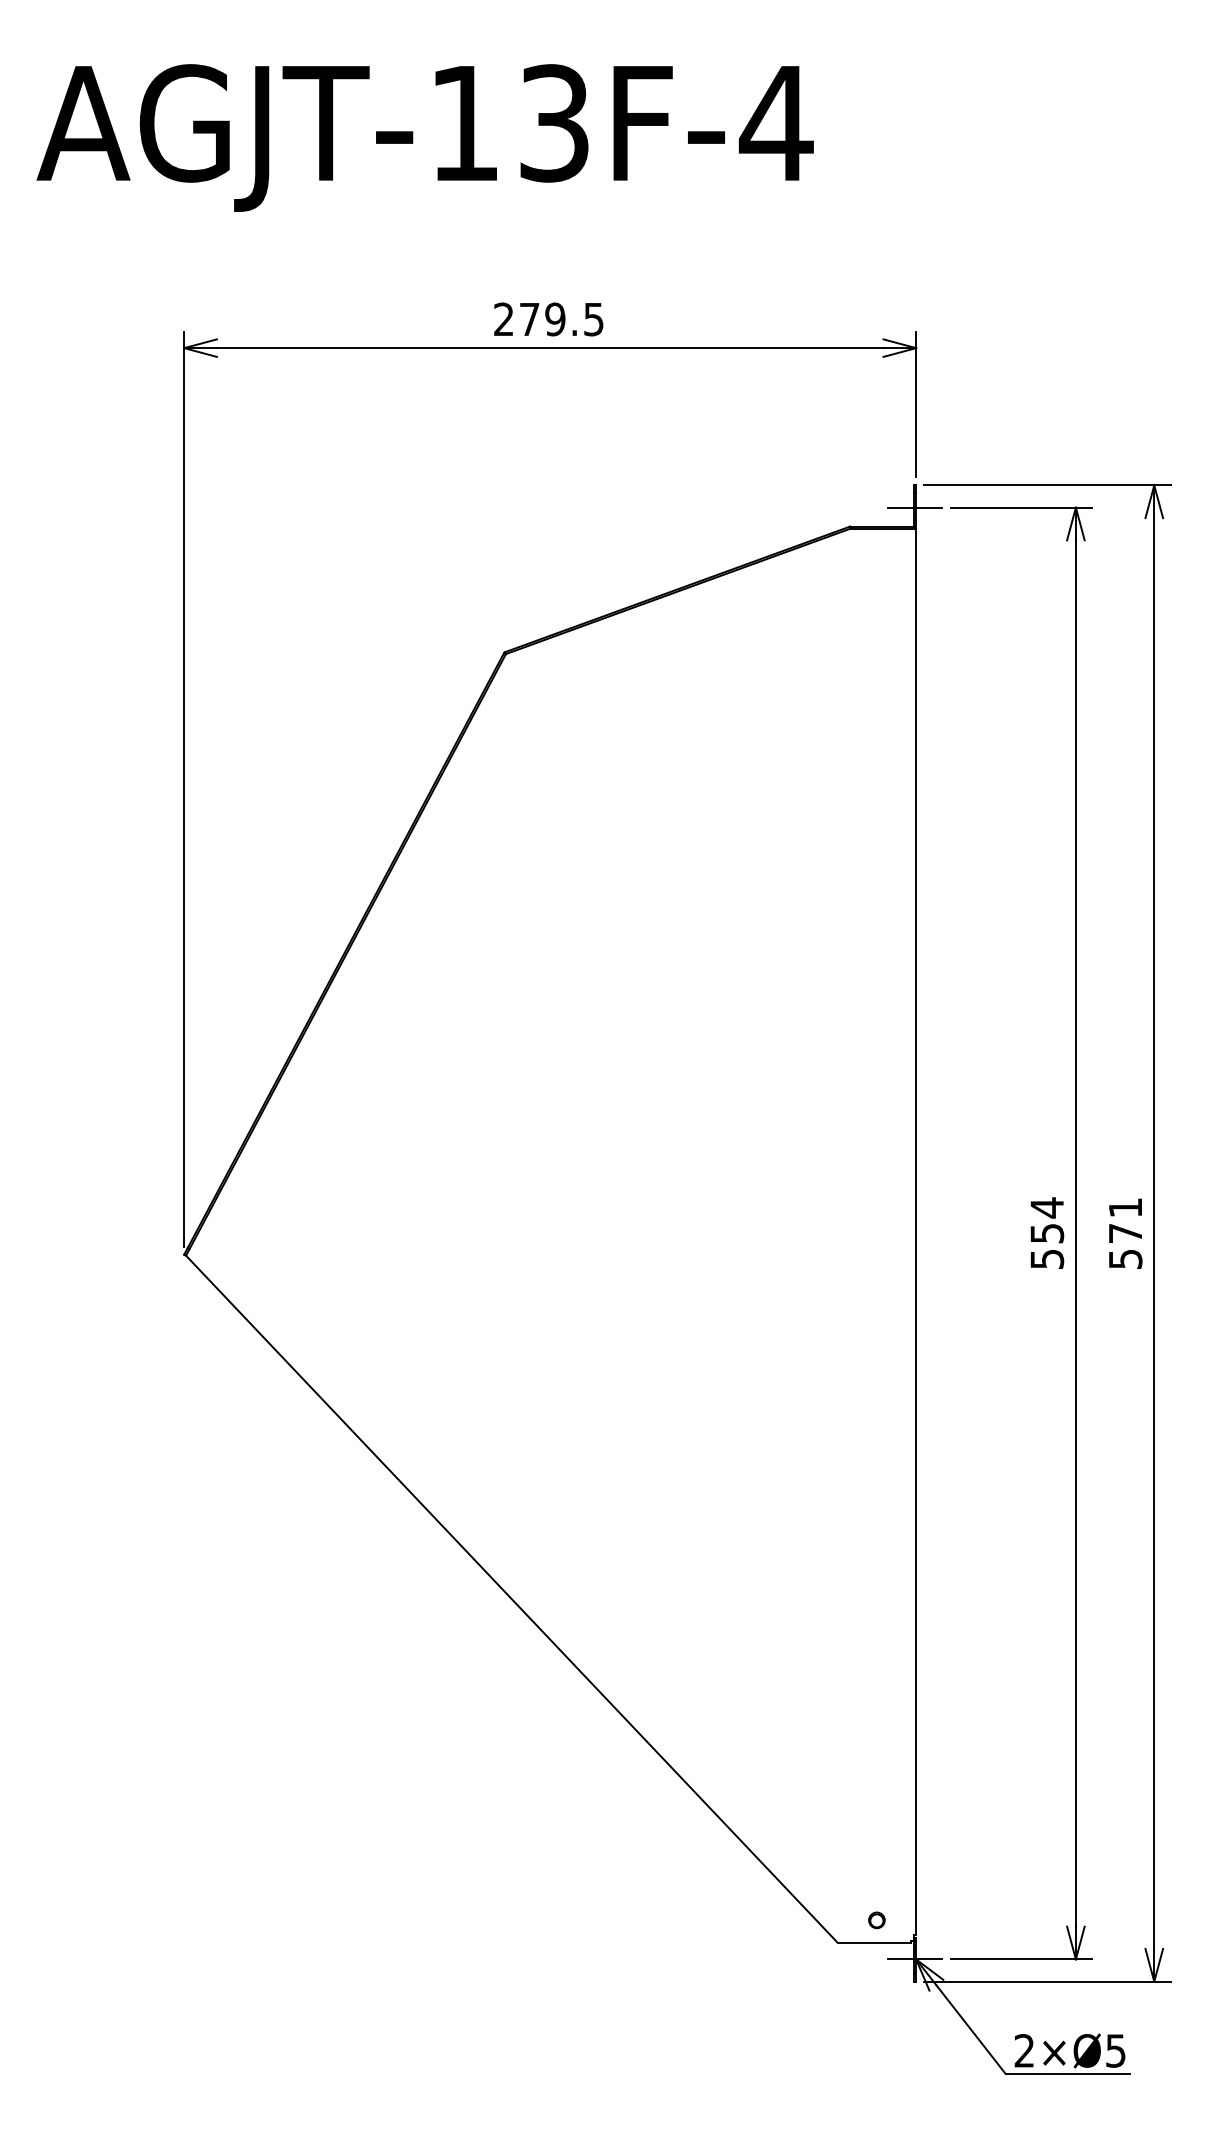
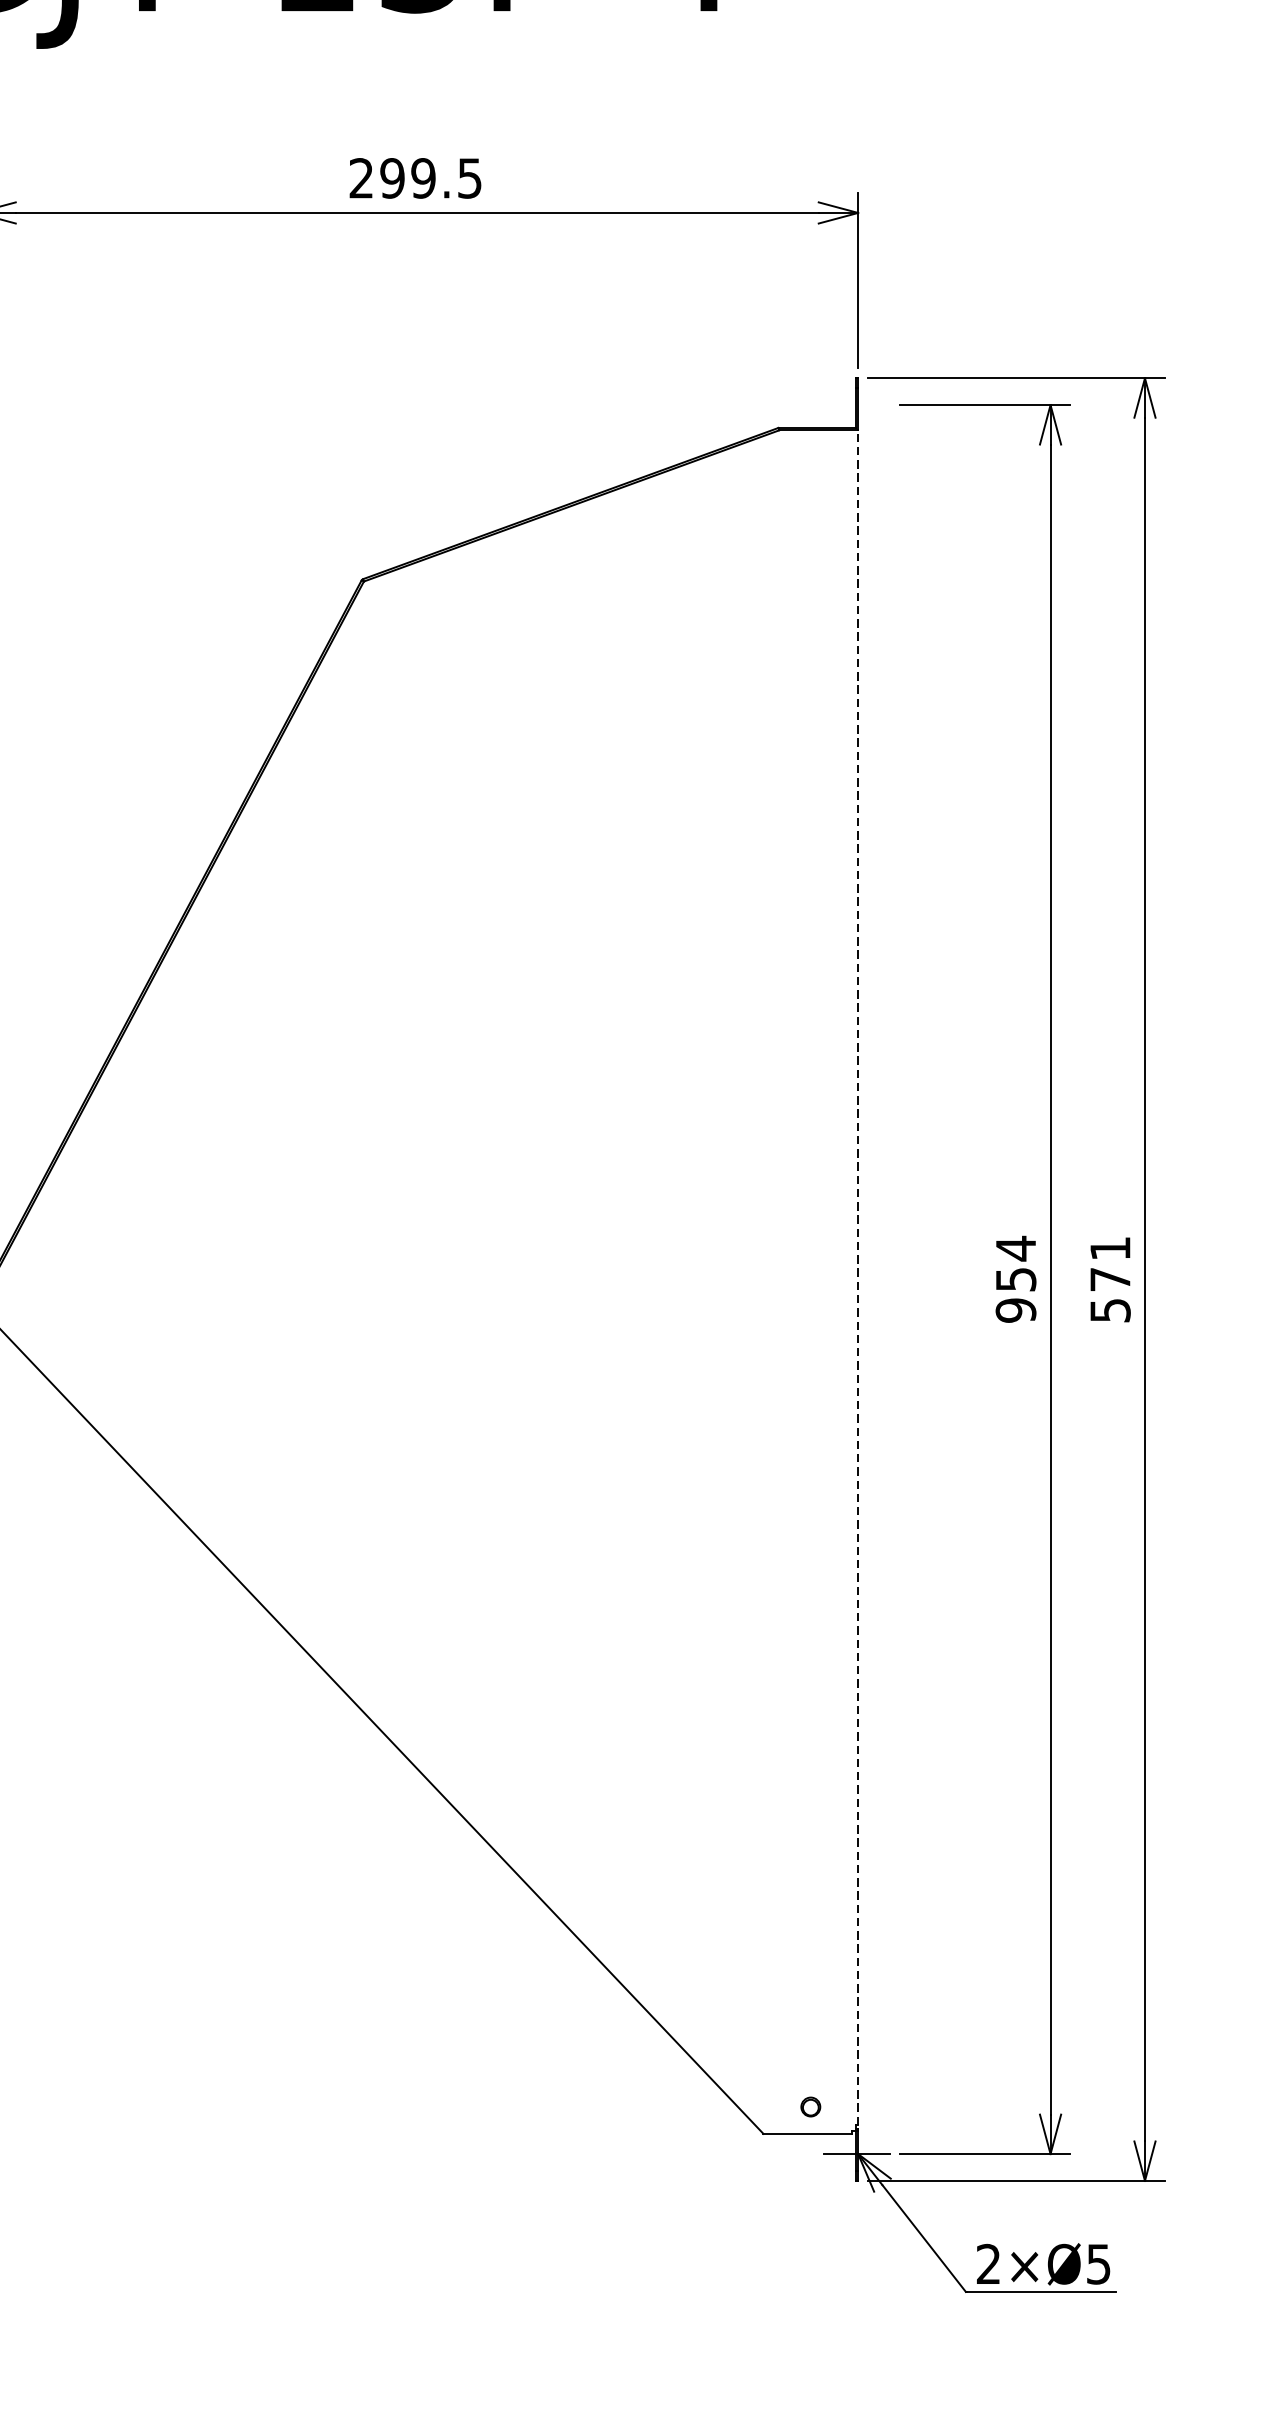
text: (529, 319) -> (392, 178), 279.5 -> 299.5
line: (914, 507) -> (856, 404), removed
line: (916, 1231) -> (858, 1277), solid -> dashed
text: (1046, 1259) -> (1015, 1310), 554 -> 954

